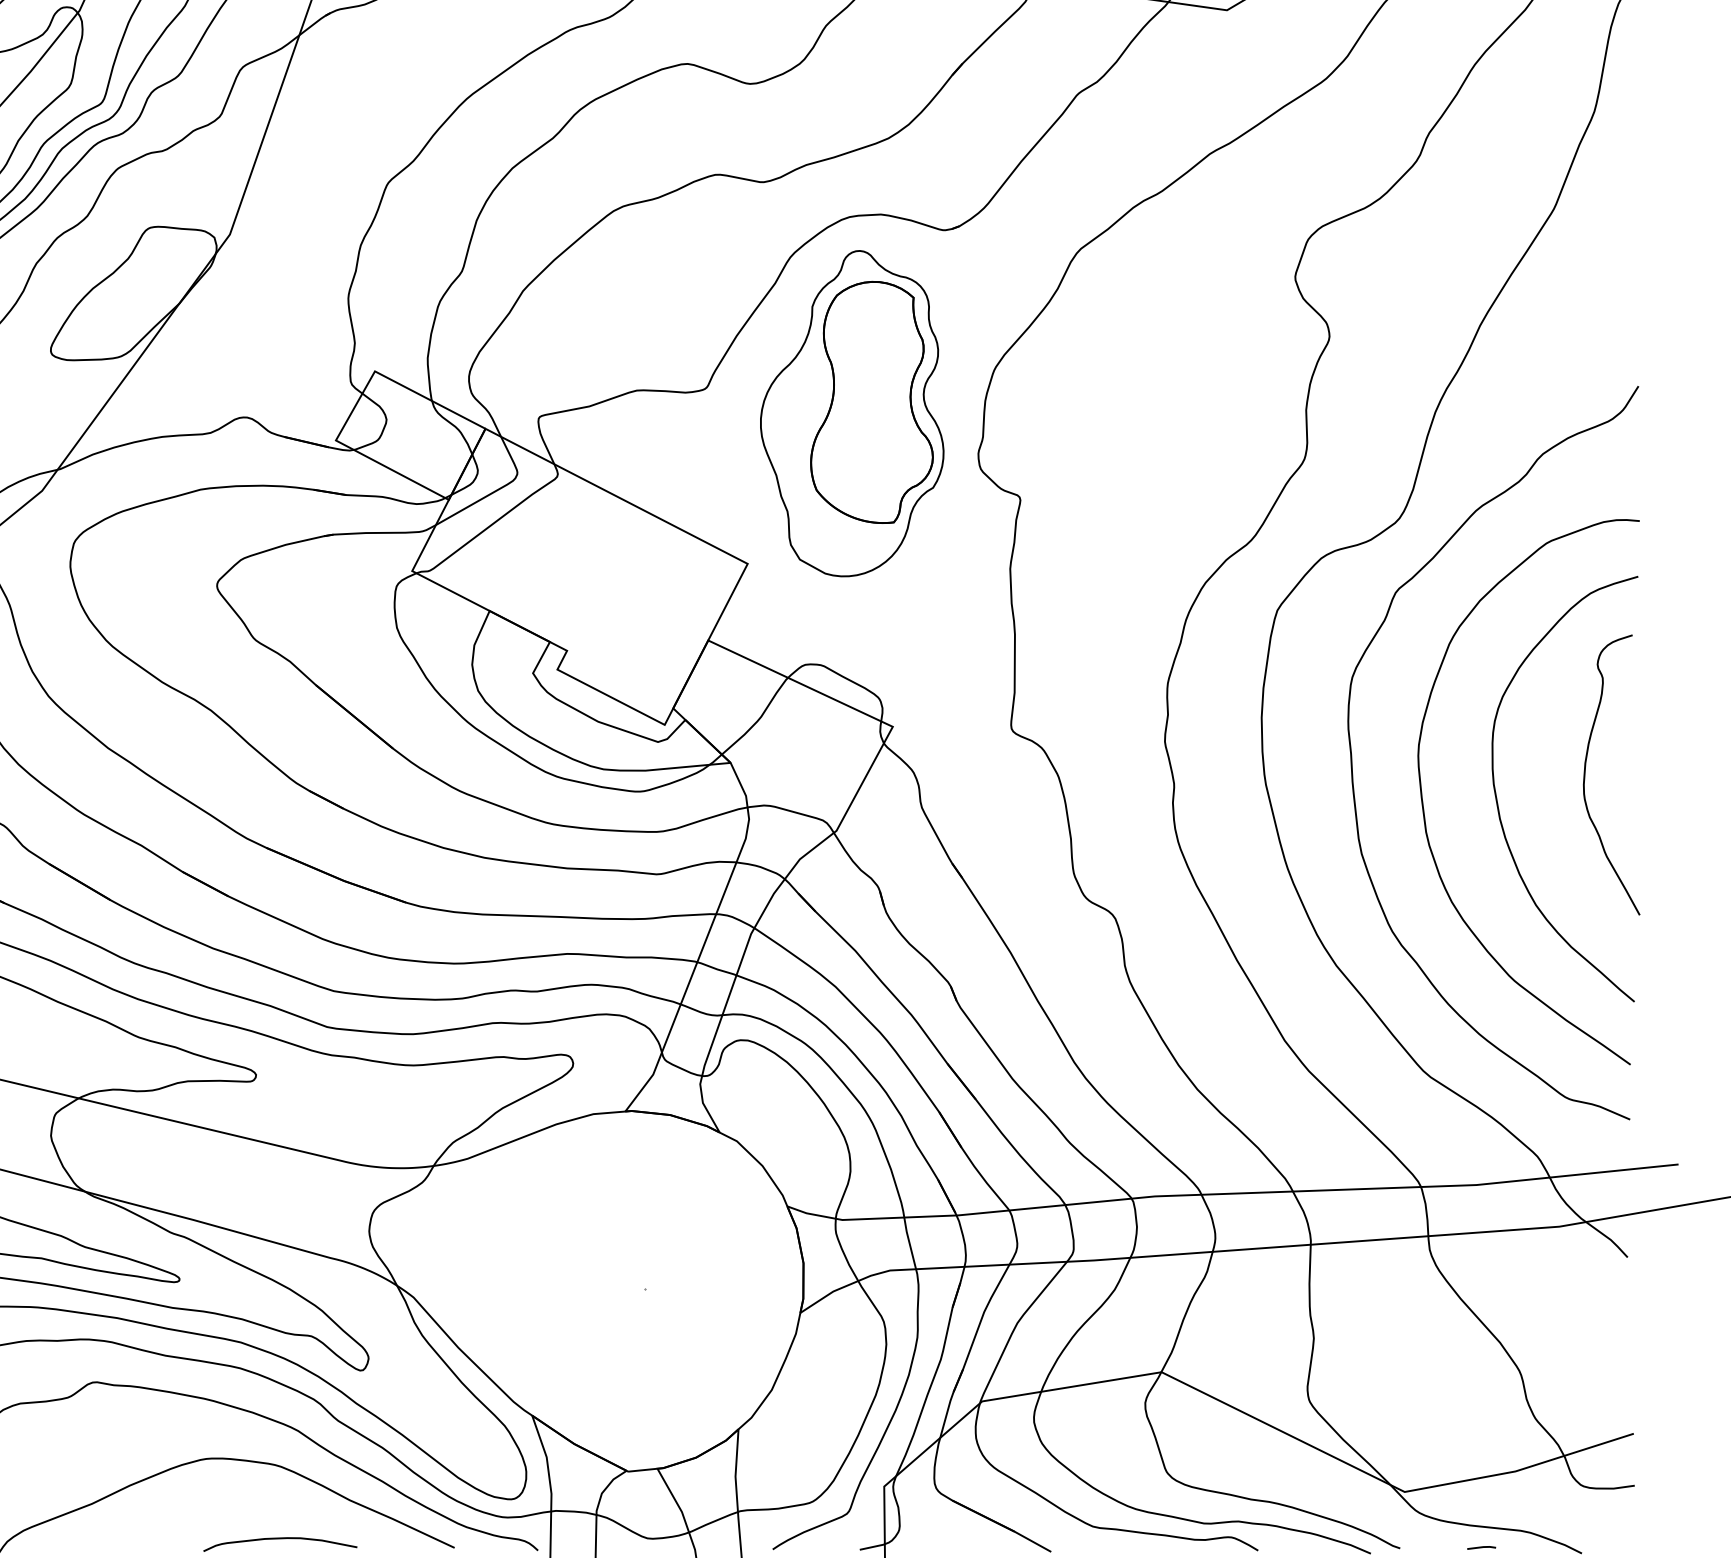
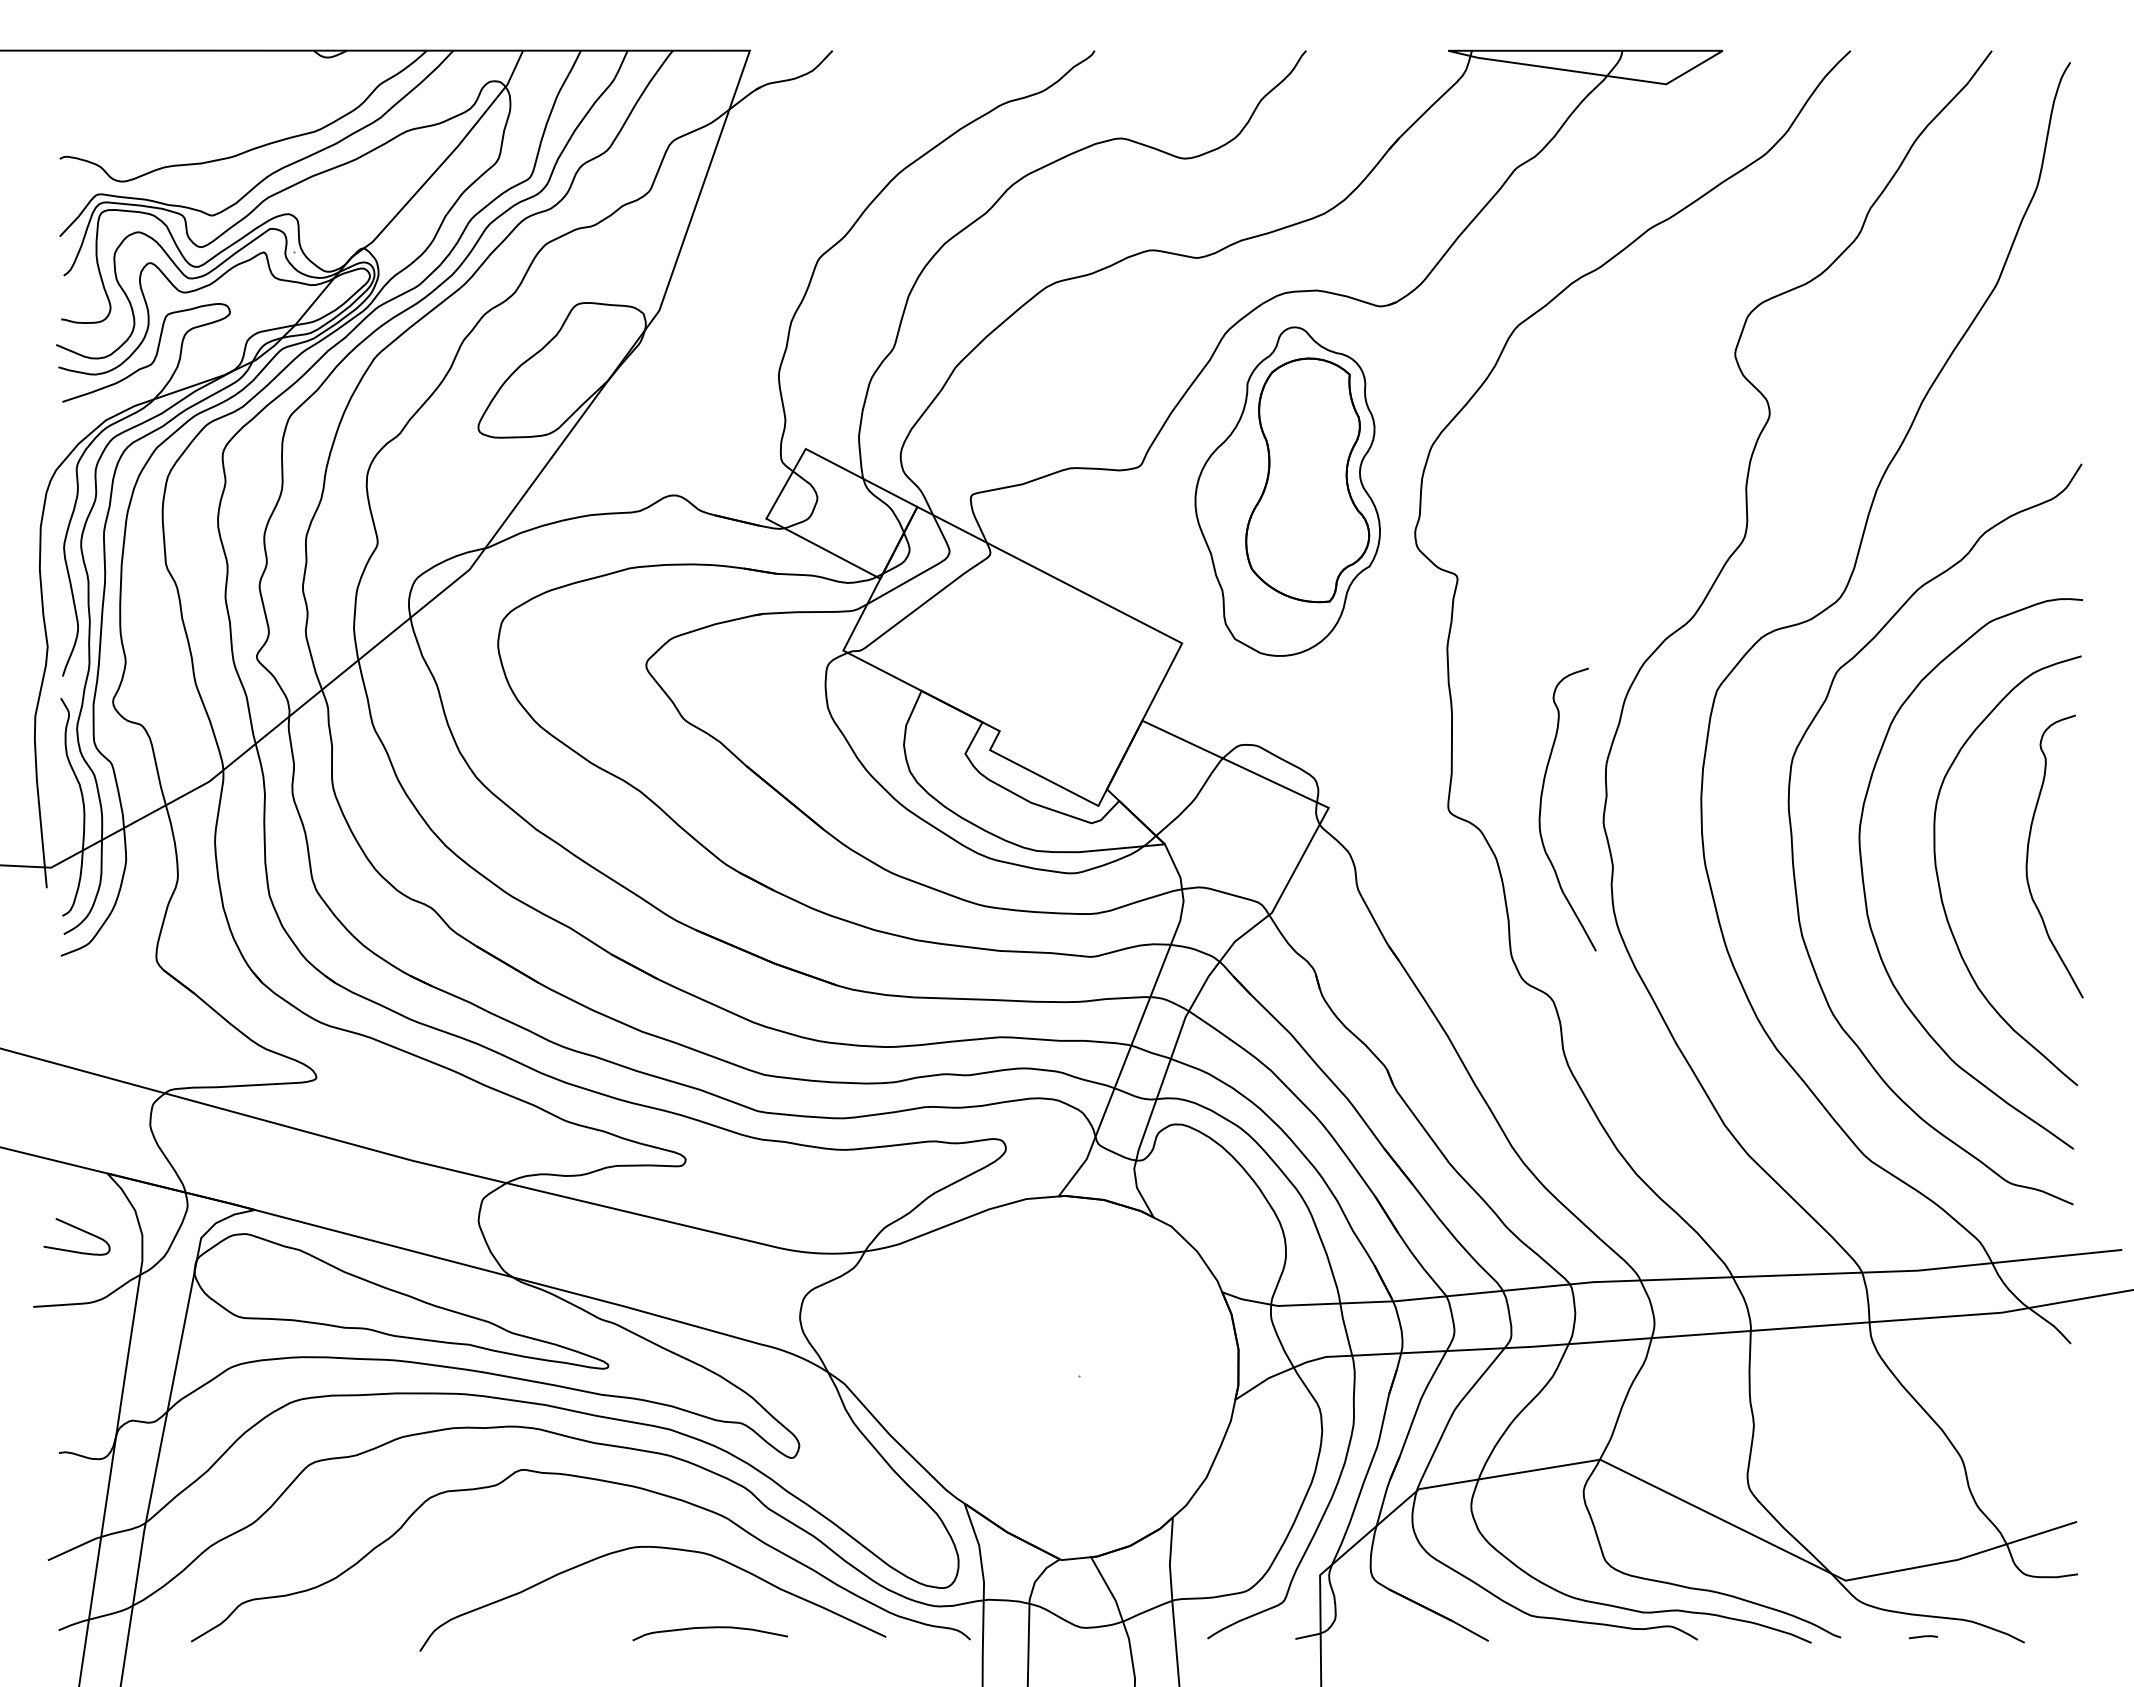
curve: (1103, 728) -> (1541, 809), added

